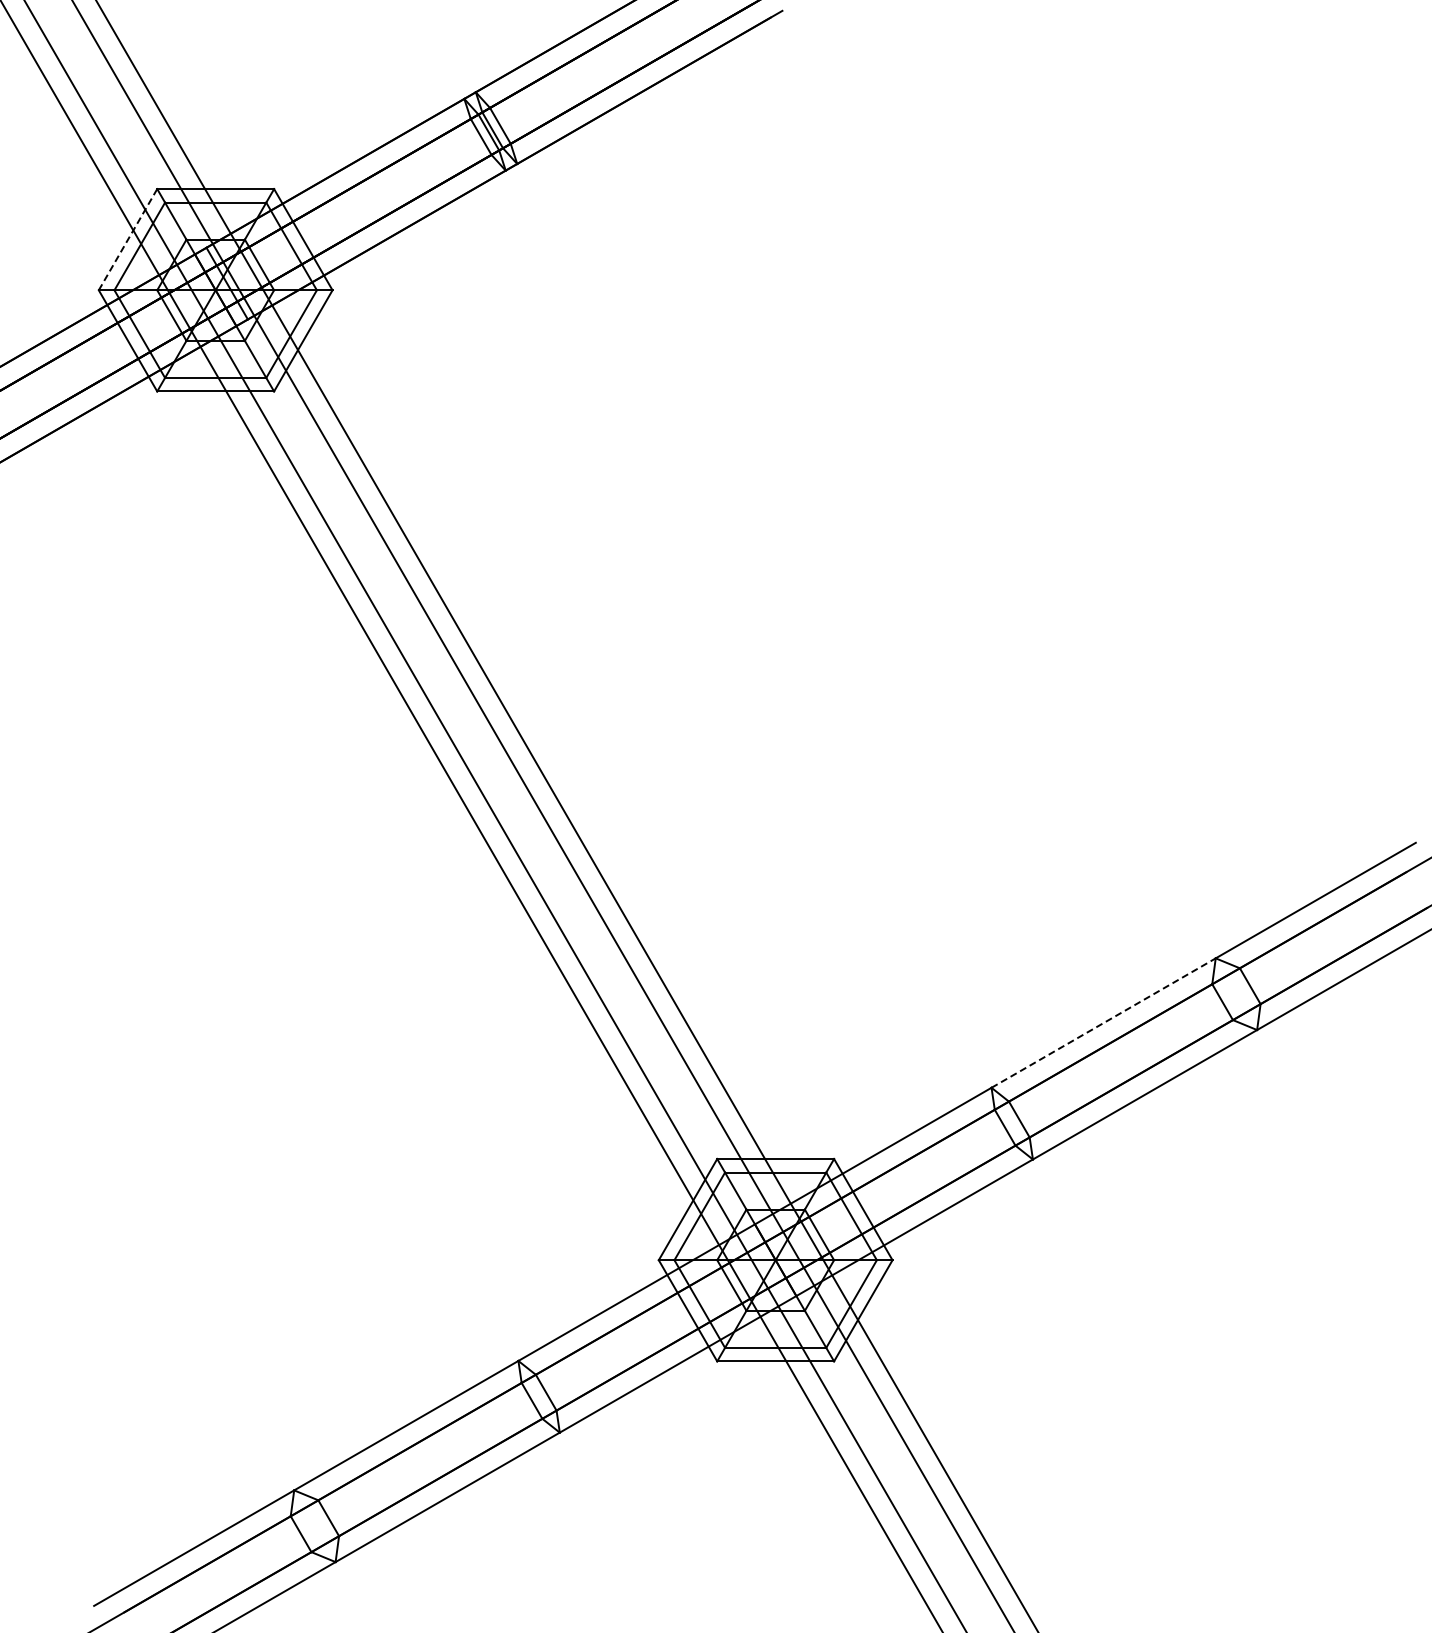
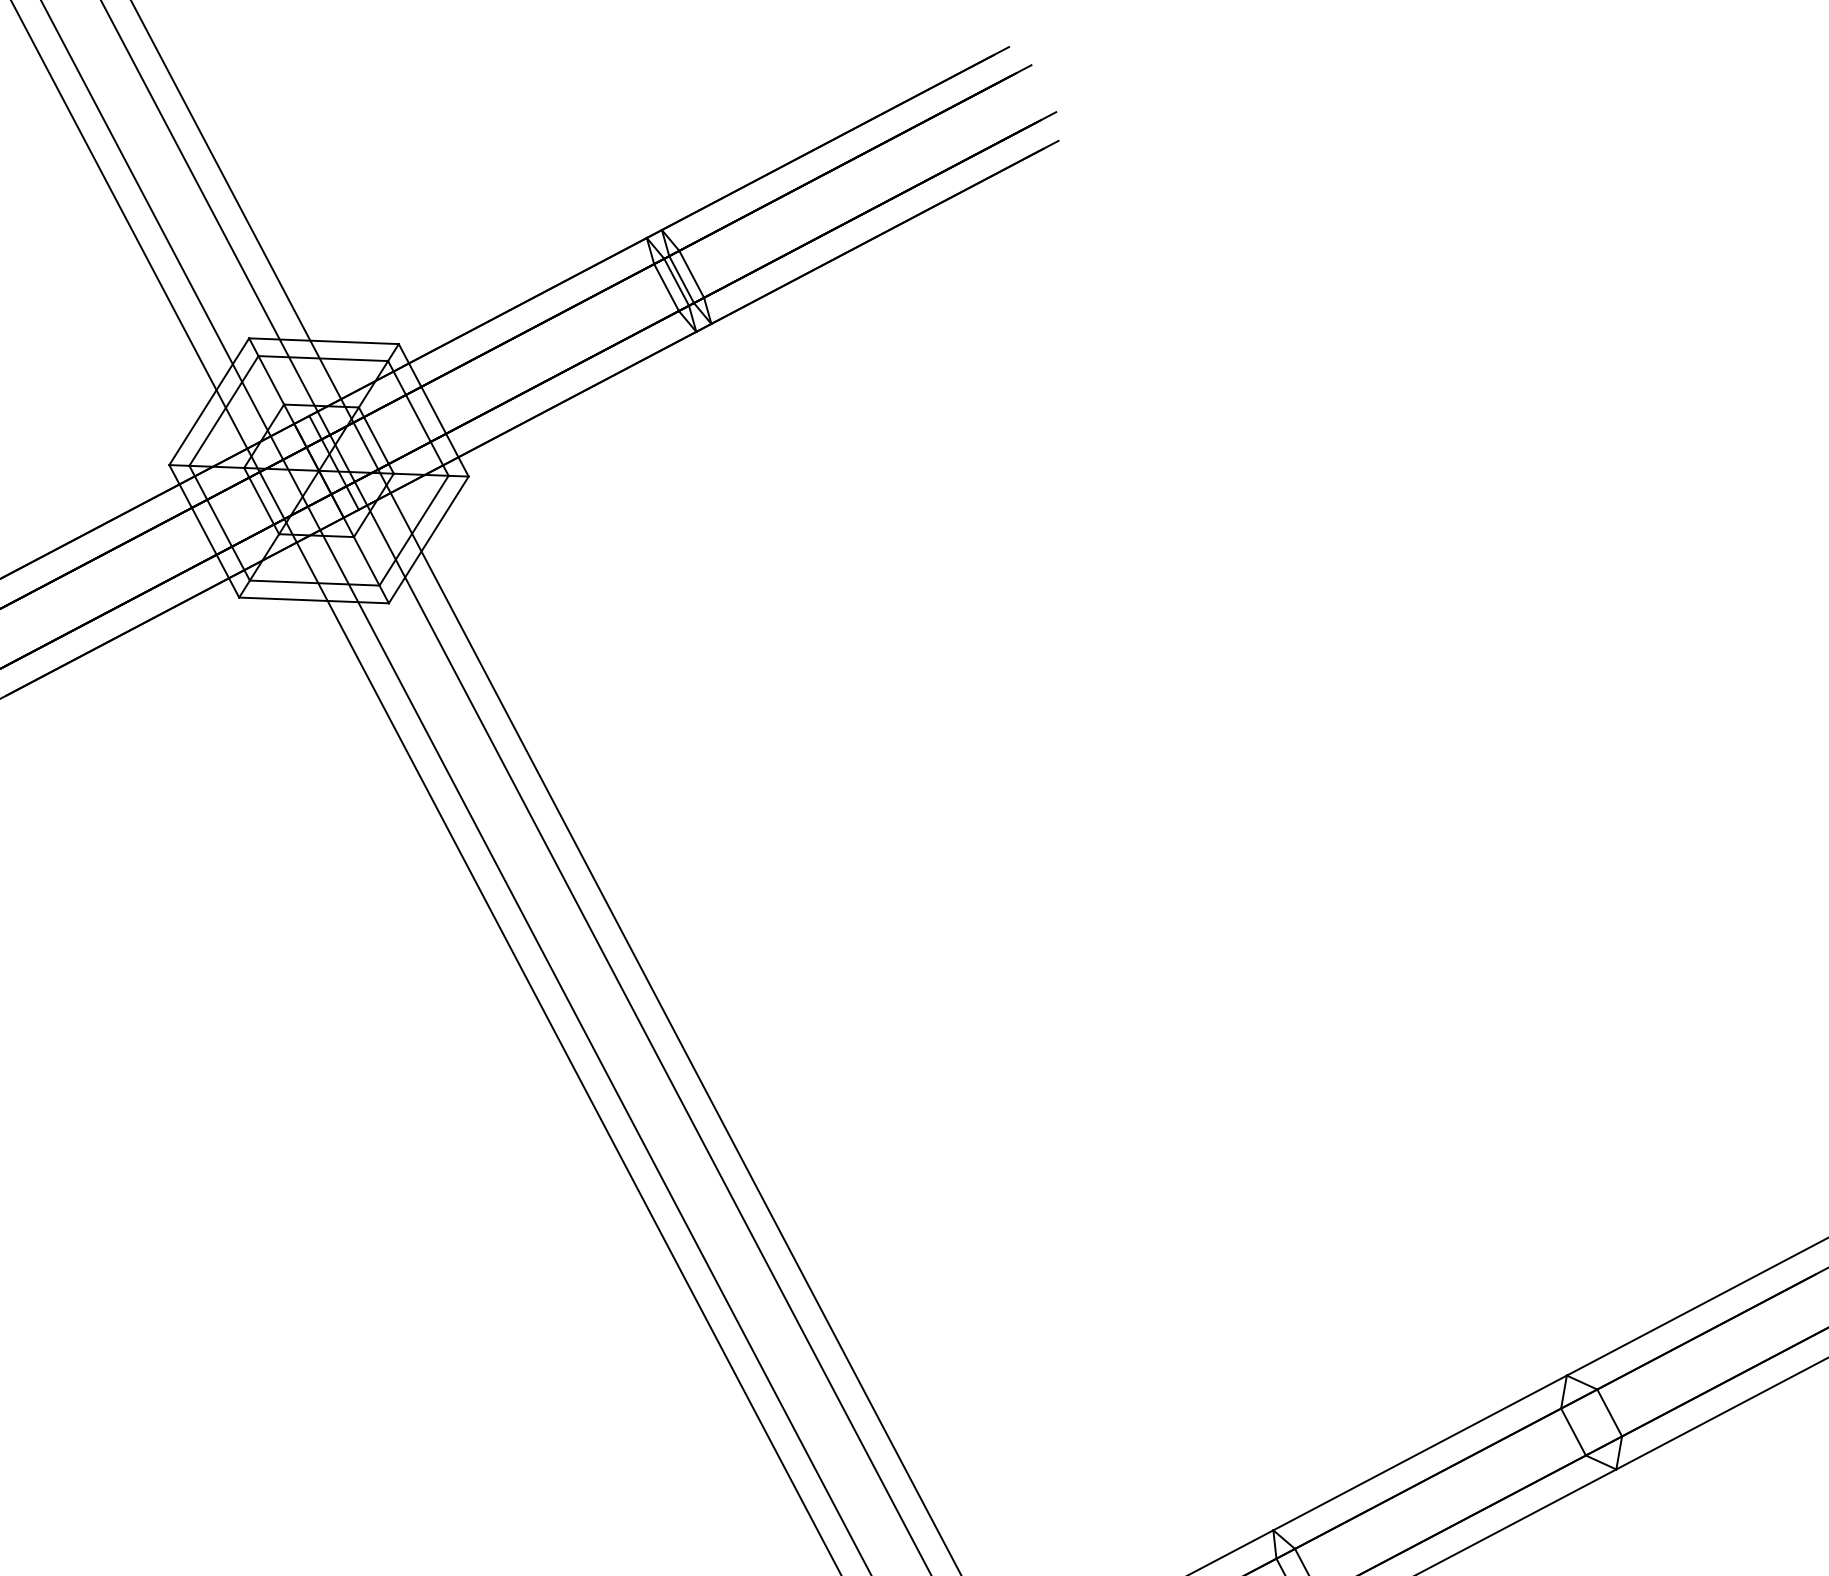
line: (127, 240) -> (208, 402), dashed -> solid
line: (1104, 1022) -> (1421, 1452), dashed -> solid

